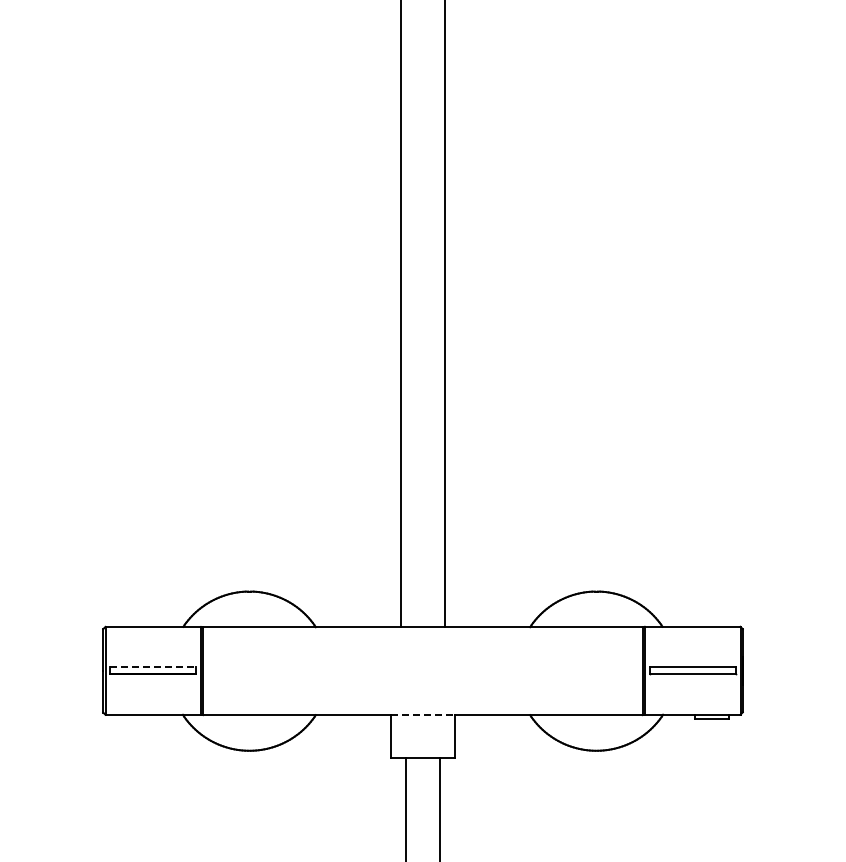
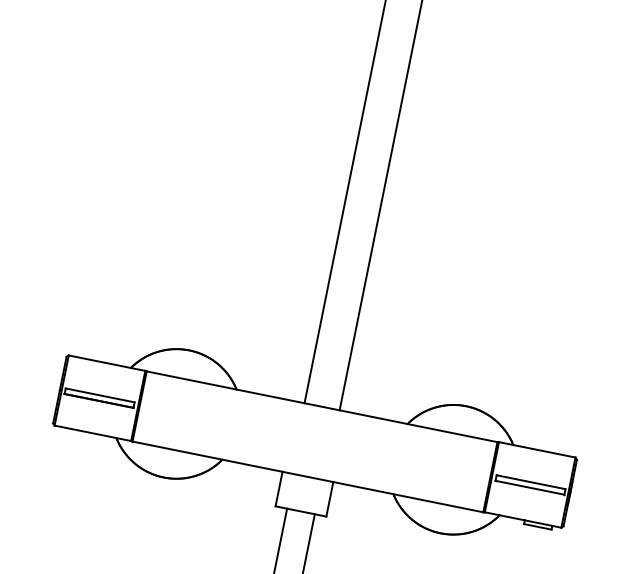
line: (153, 667) -> (100, 395), dashed -> solid
line: (422, 715) -> (307, 477), dashed -> solid

